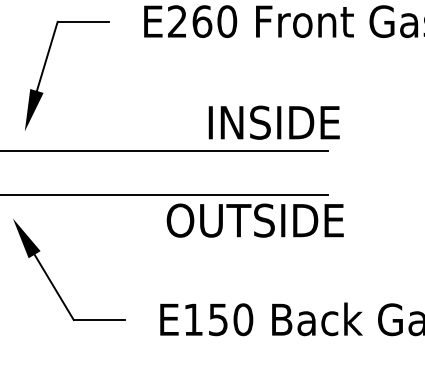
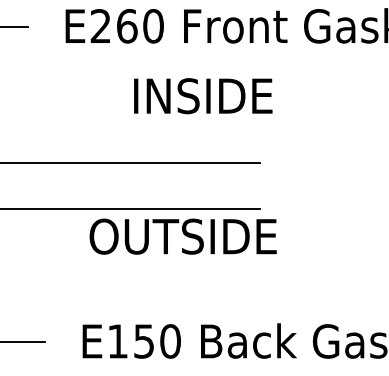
text: (273, 122) -> (202, 95), moved

